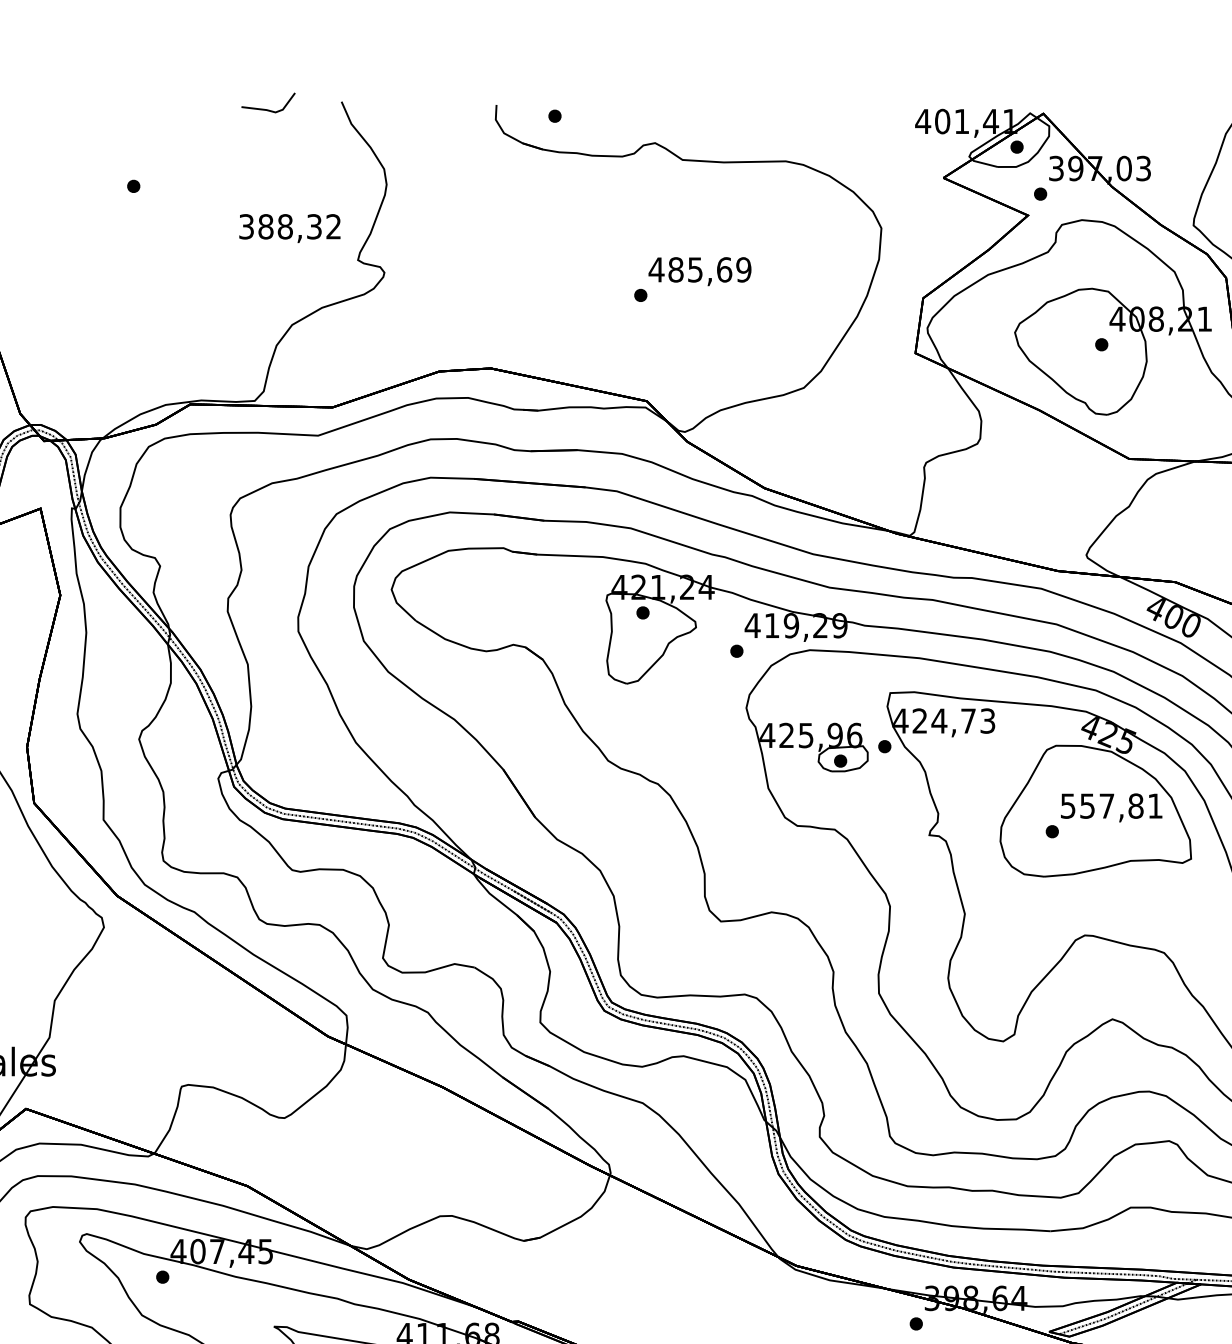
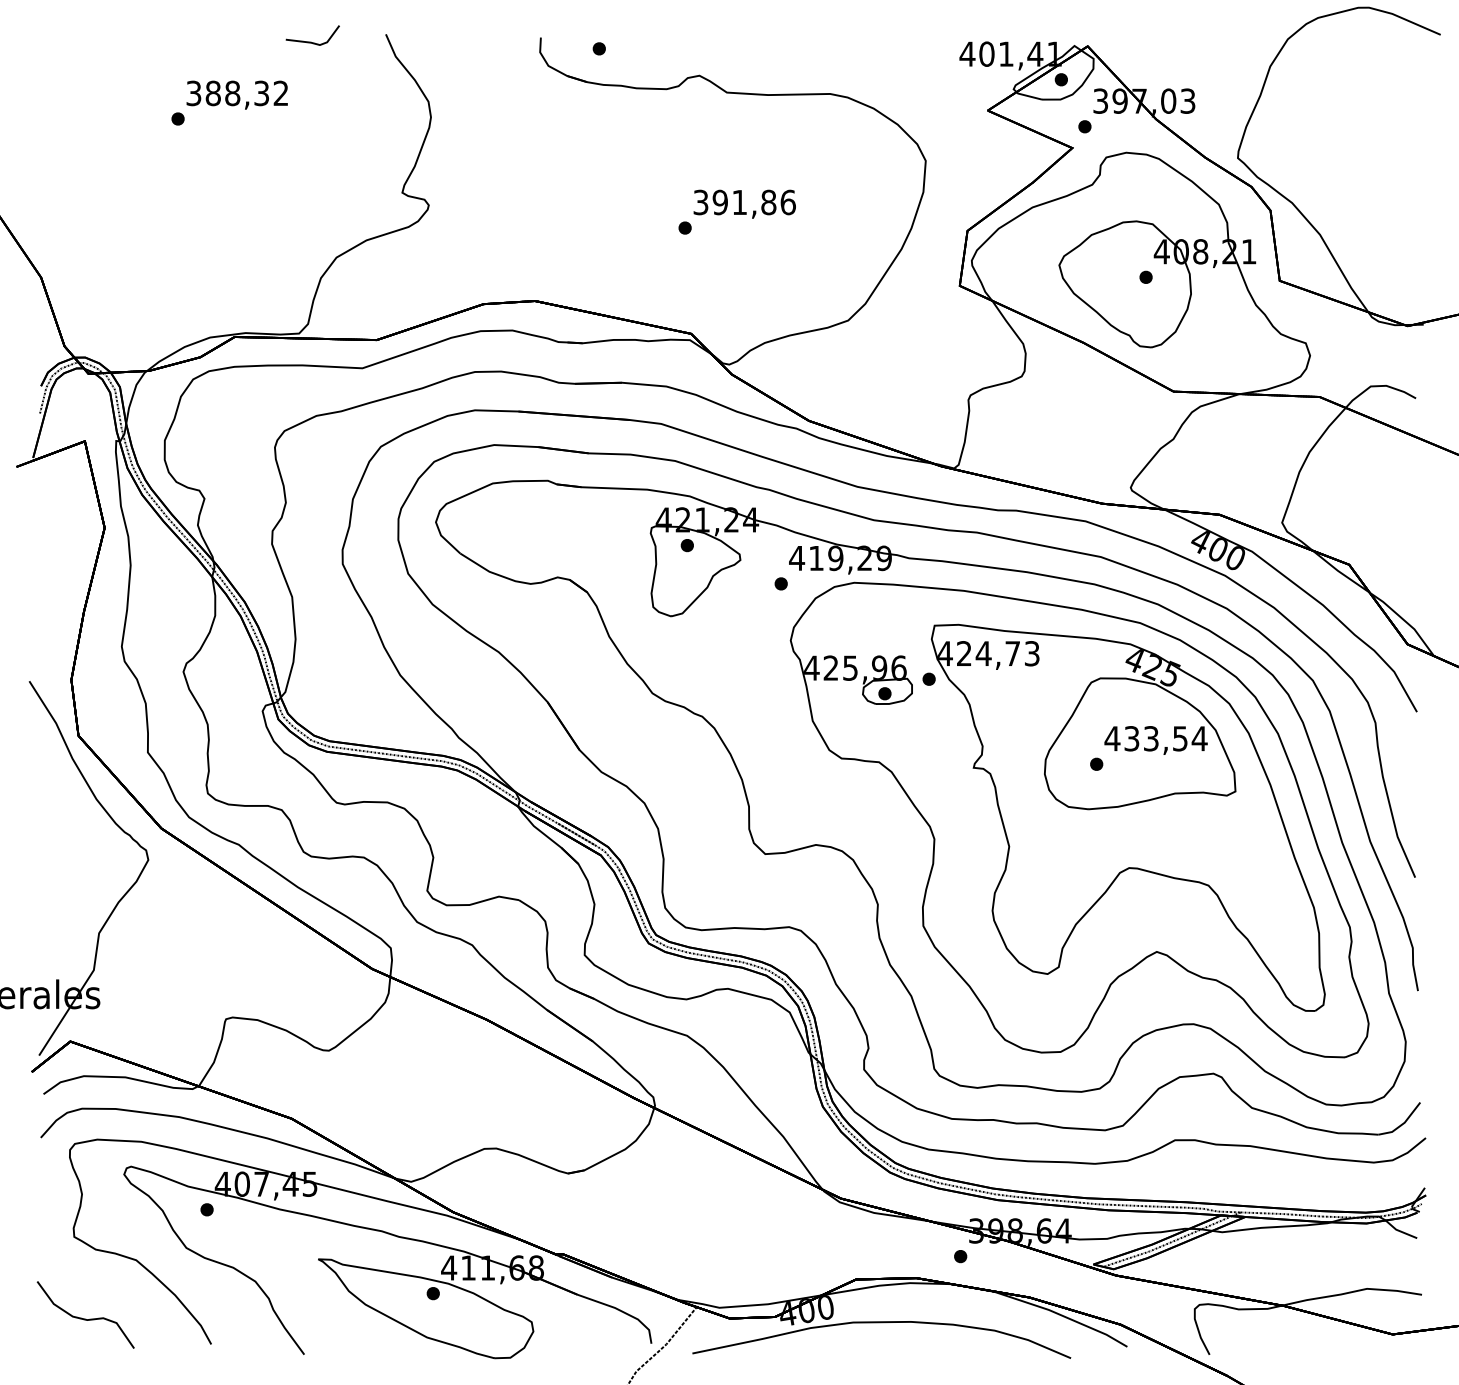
text: (289, 227) -> (236, 94), moved
text: (699, 269) -> (743, 202), 485,69 -> 391,86
text: (1111, 805) -> (1155, 738), 557,81 -> 433,54

